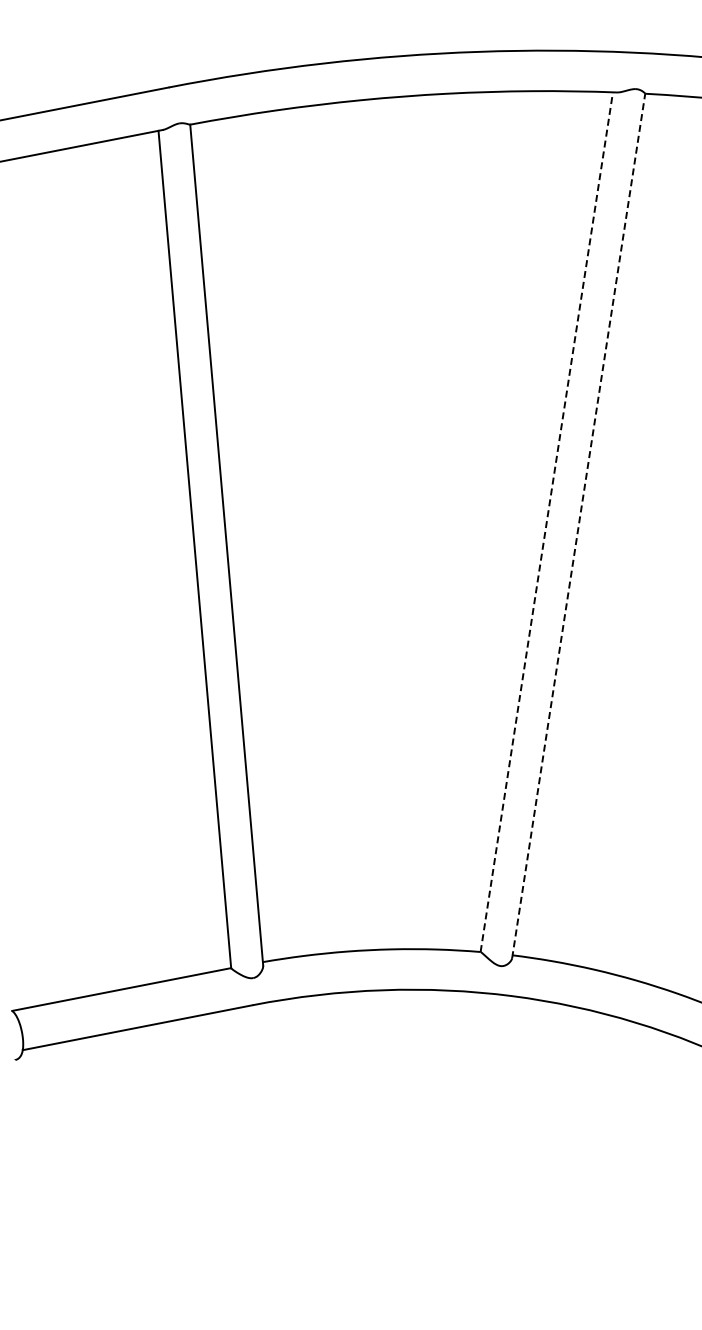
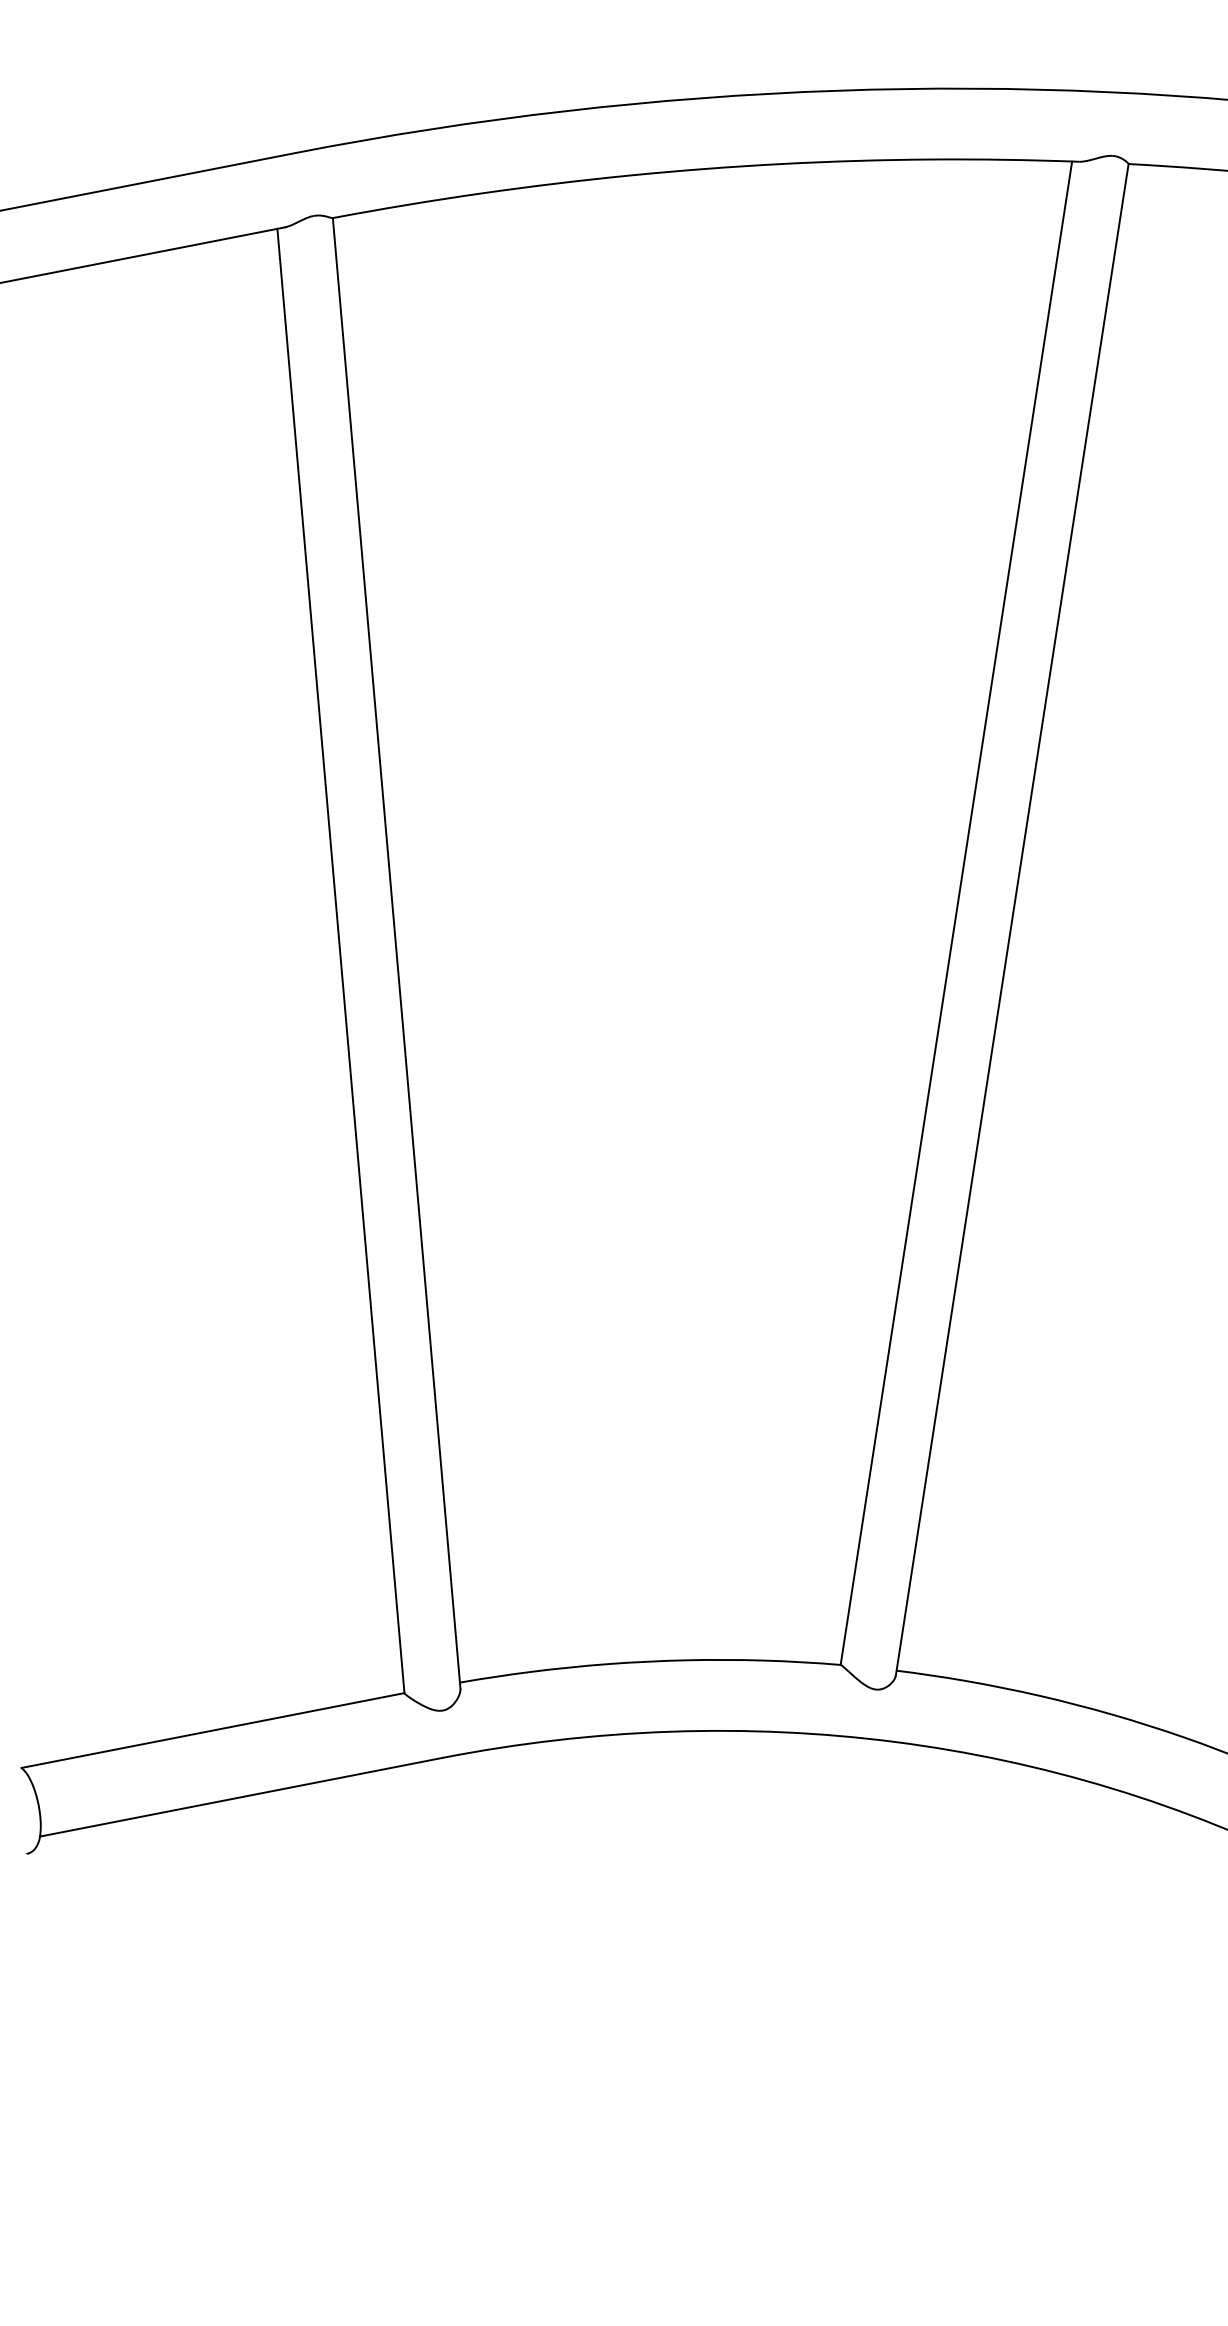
line: (546, 522) -> (955, 913), dashed -> solid
line: (578, 525) -> (1011, 919), dashed -> solid

